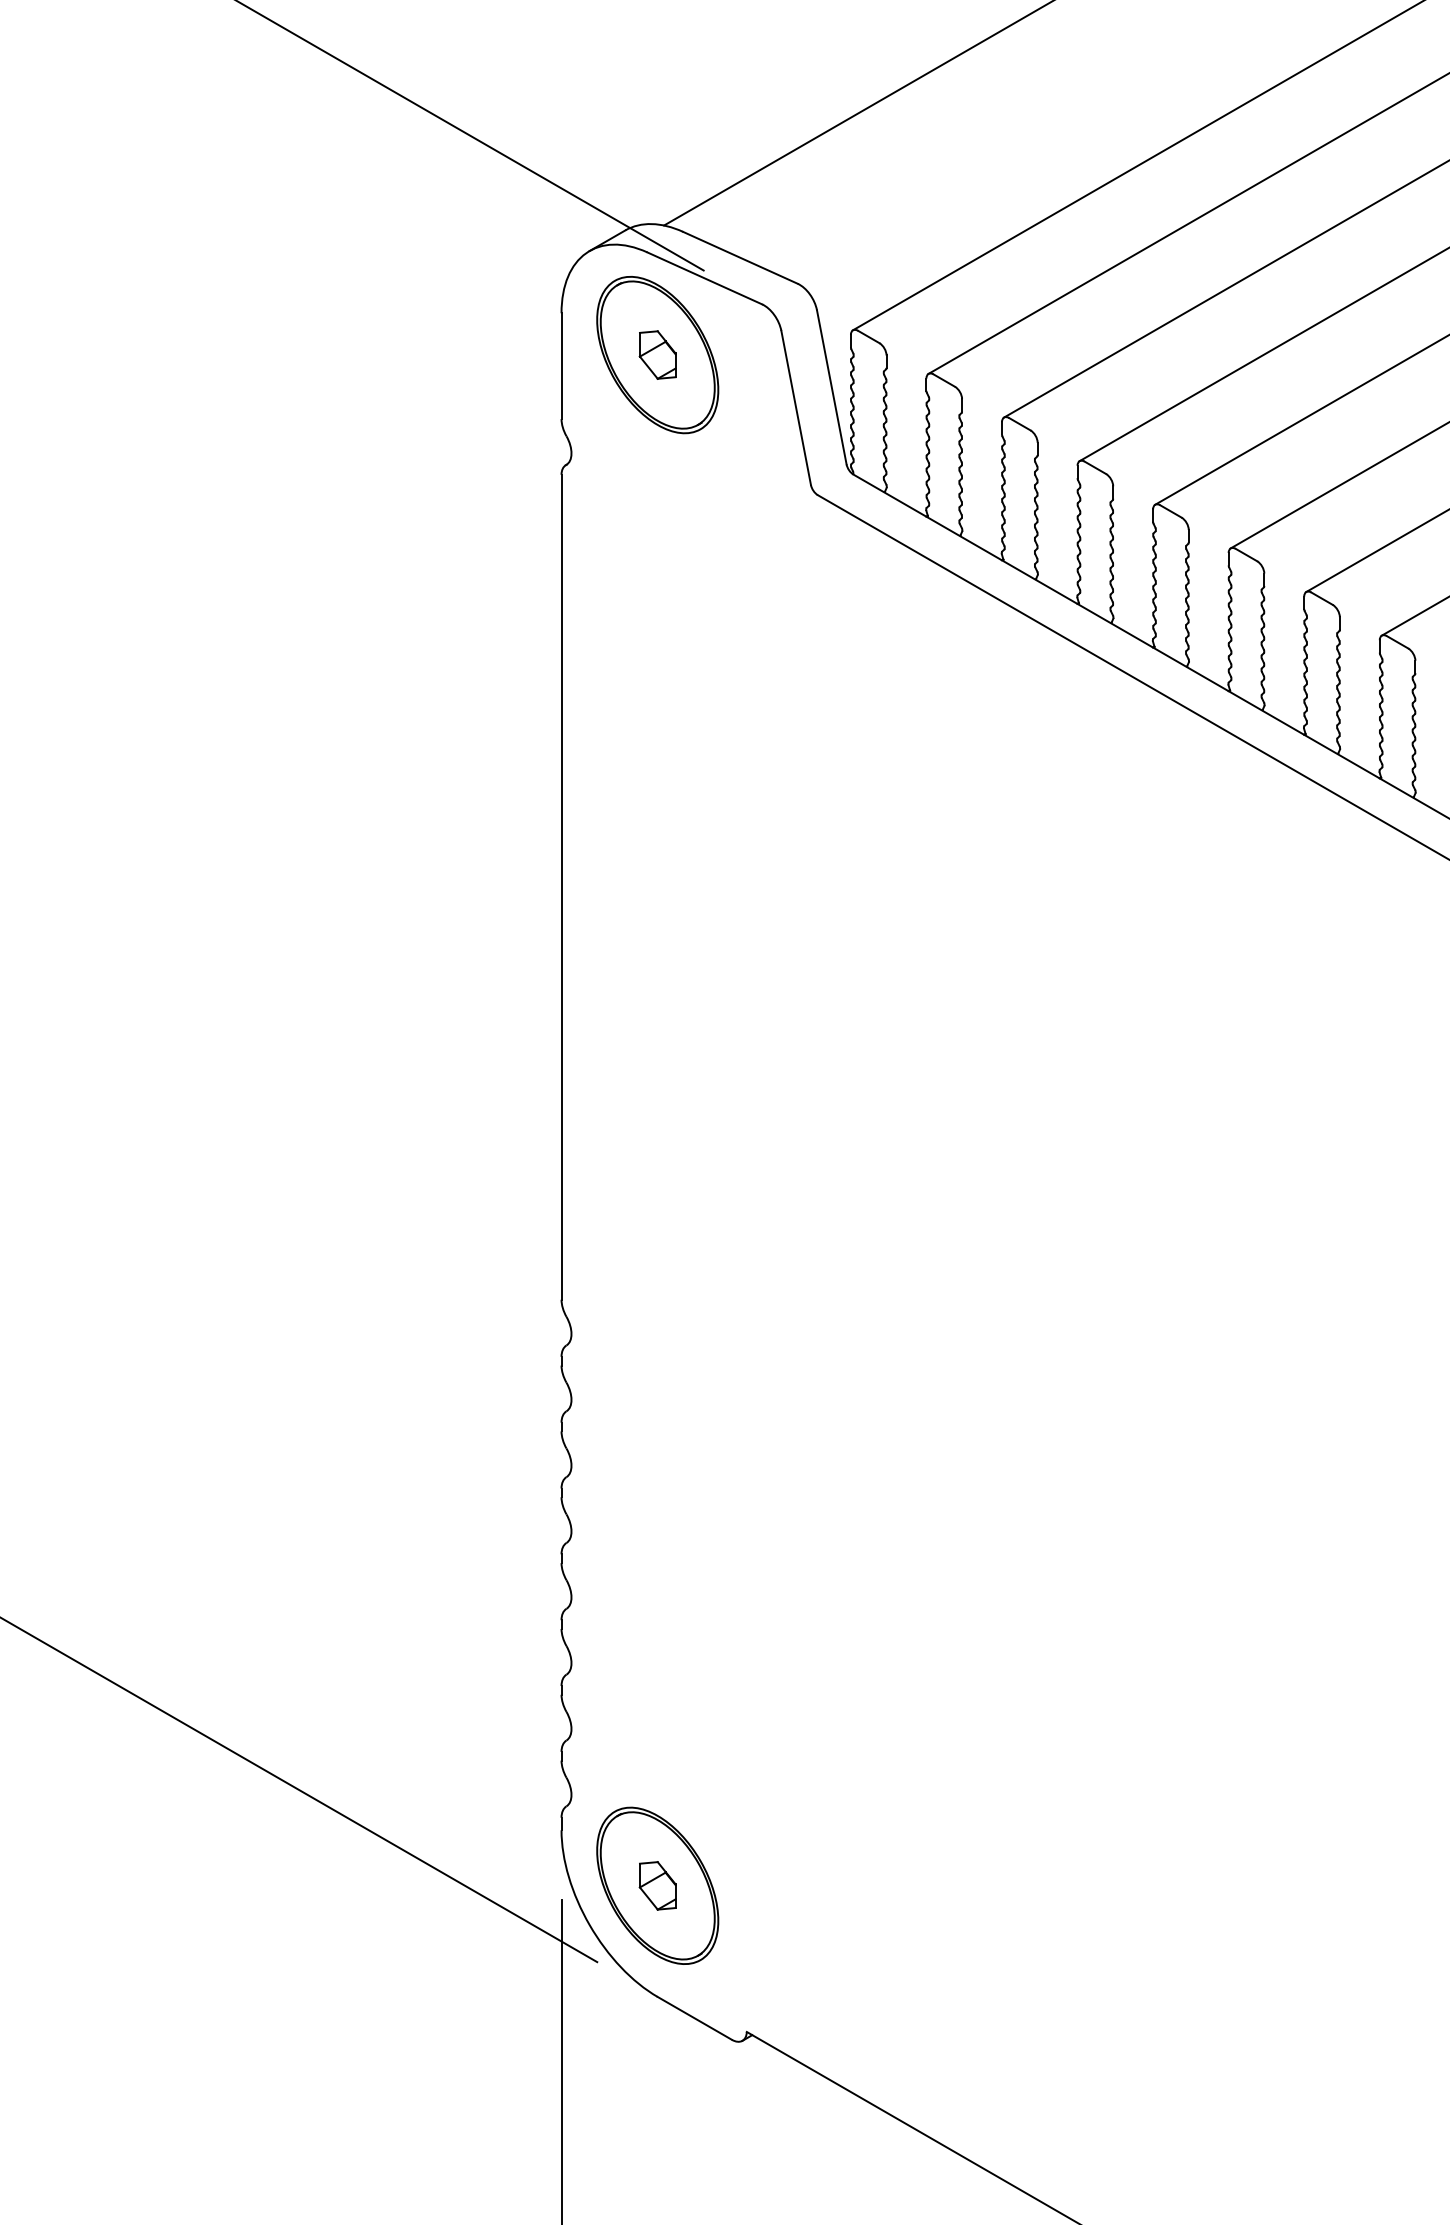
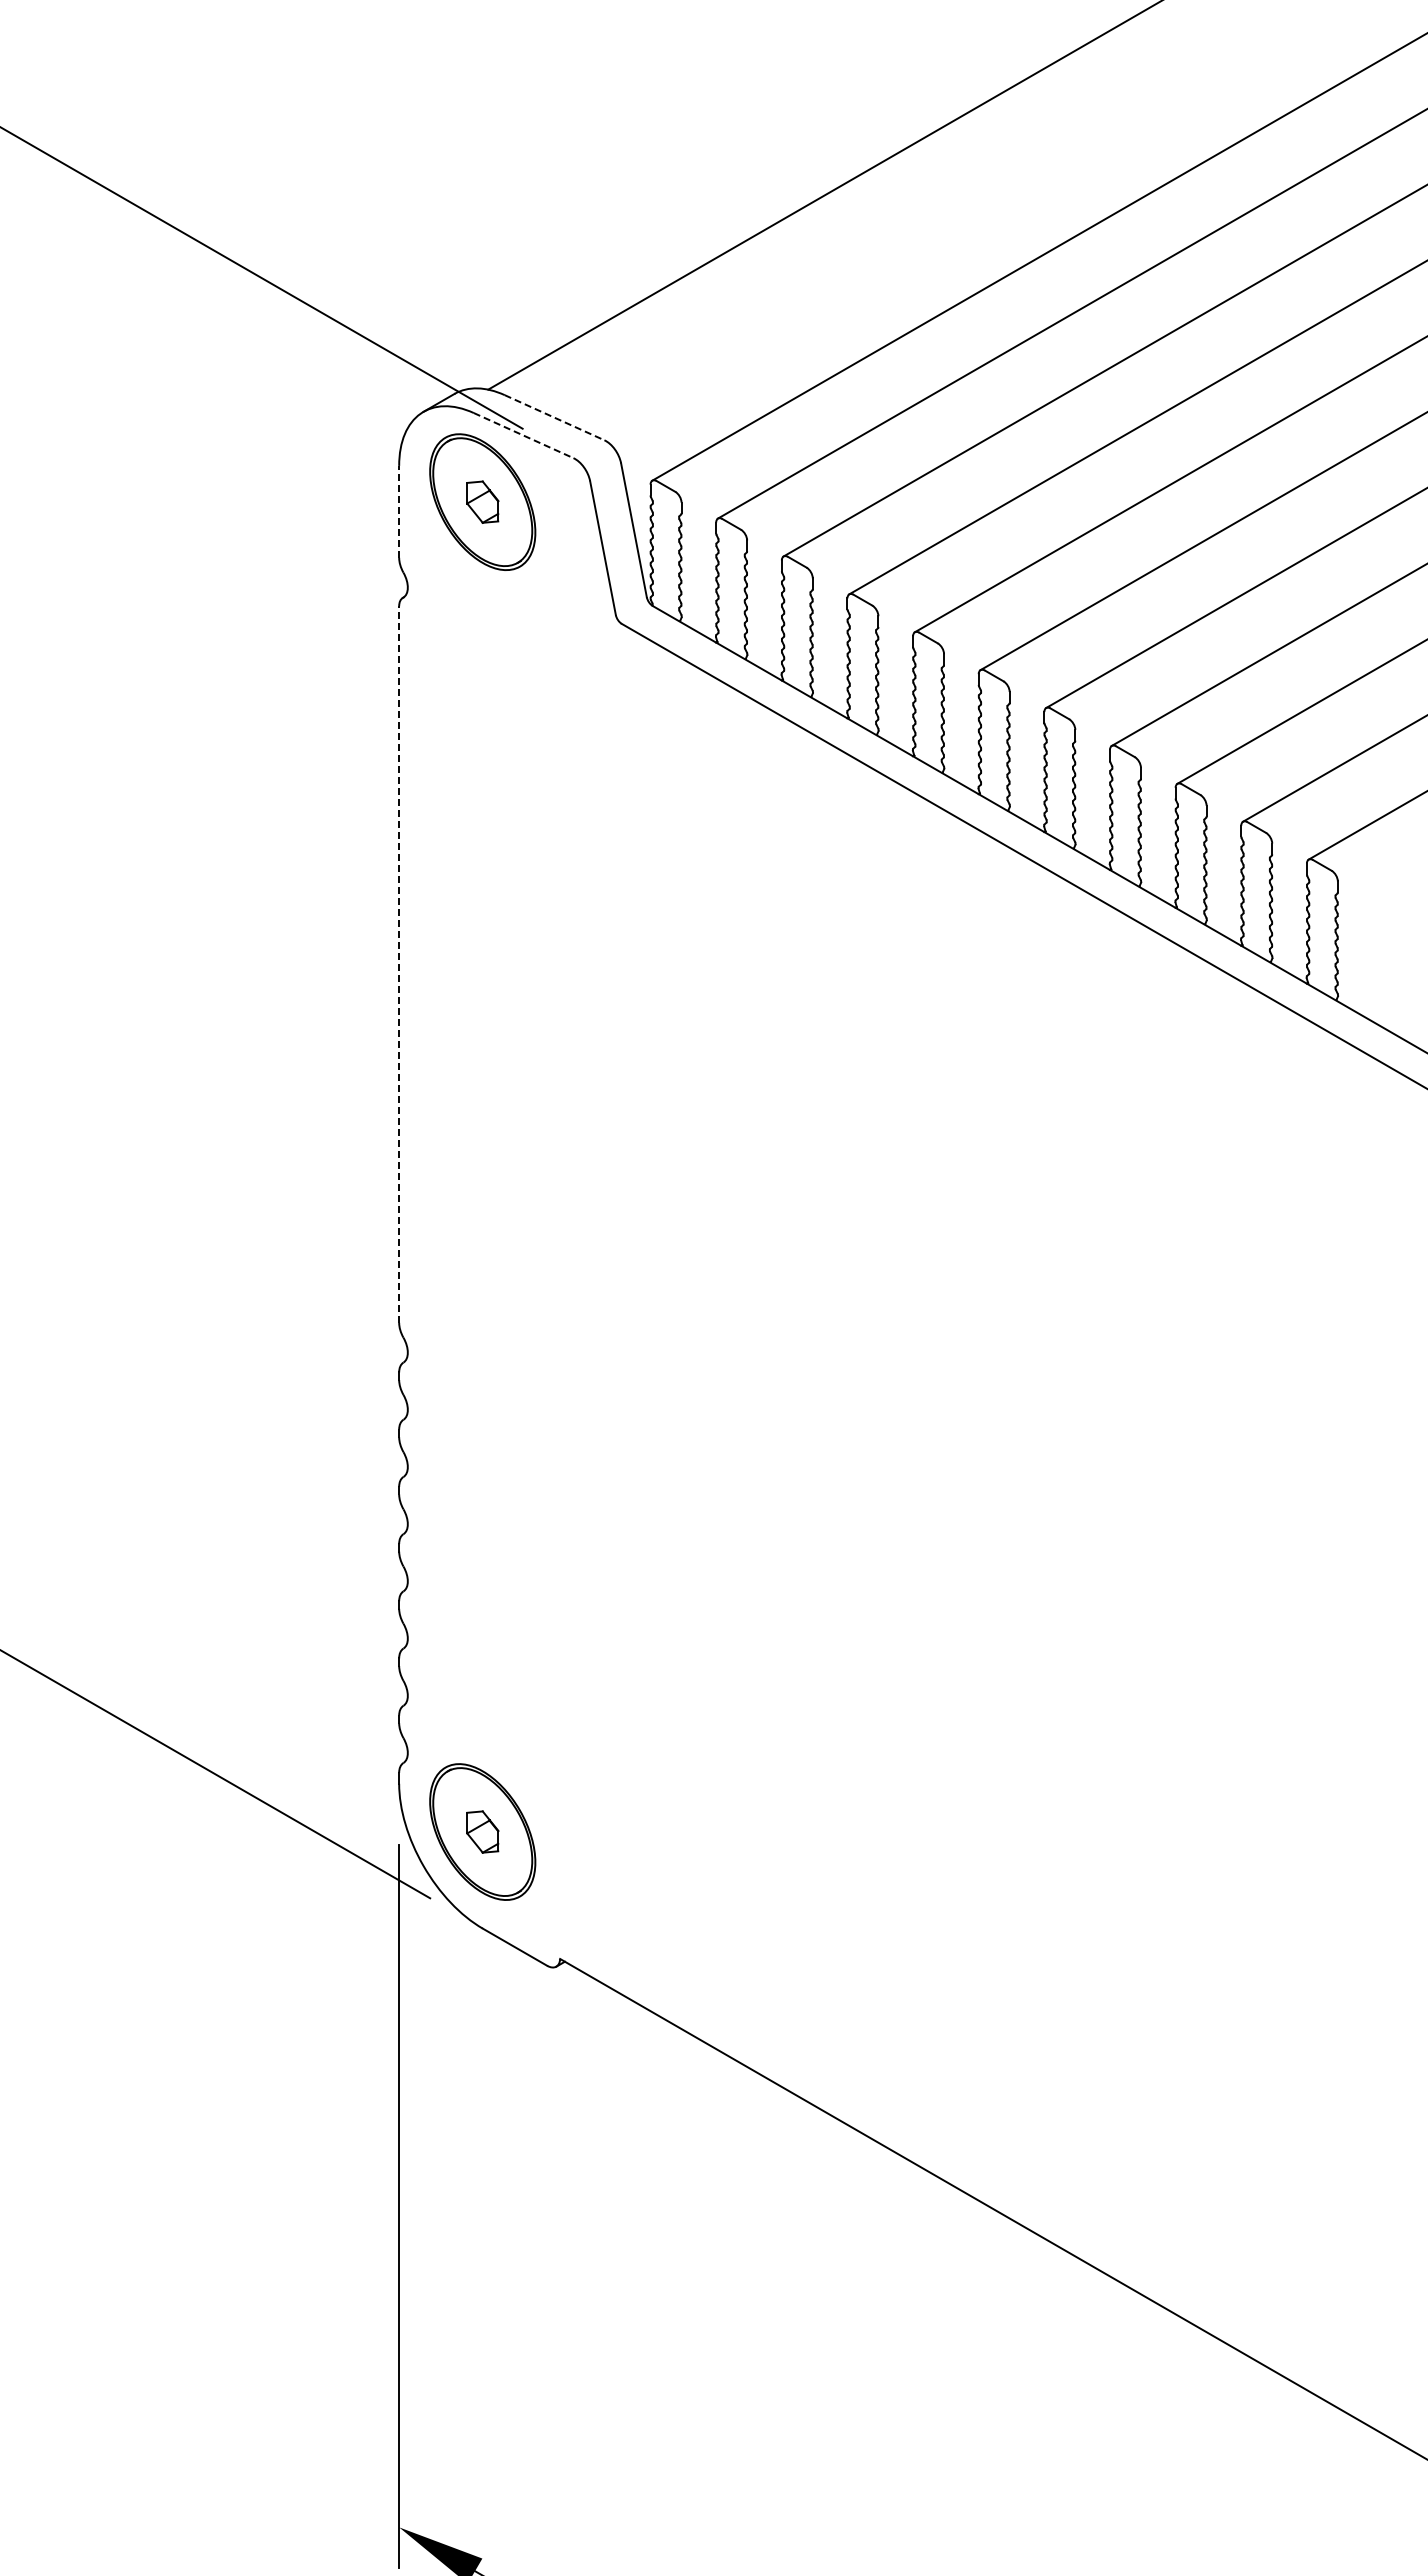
line: (740, 257) -> (554, 417), solid -> dashed
line: (704, 278) -> (523, 435), solid -> dashed
line: (561, 365) -> (399, 511), solid -> dashed
line: (561, 887) -> (399, 964), solid -> dashed

